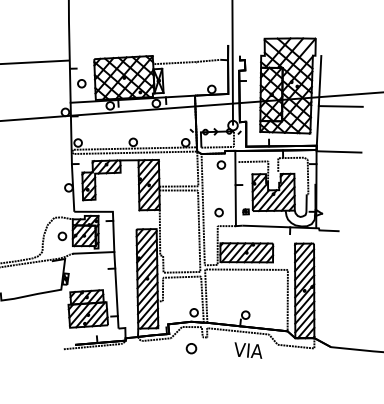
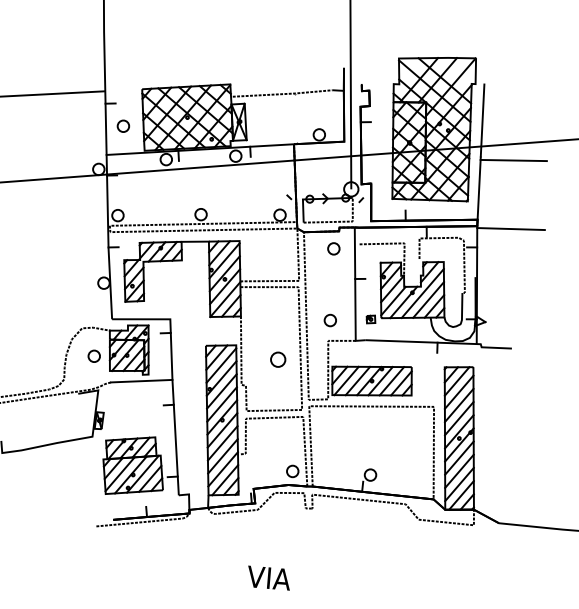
part: (191, 348) -> (278, 359), moved
text: (248, 350) -> (269, 578), moved

